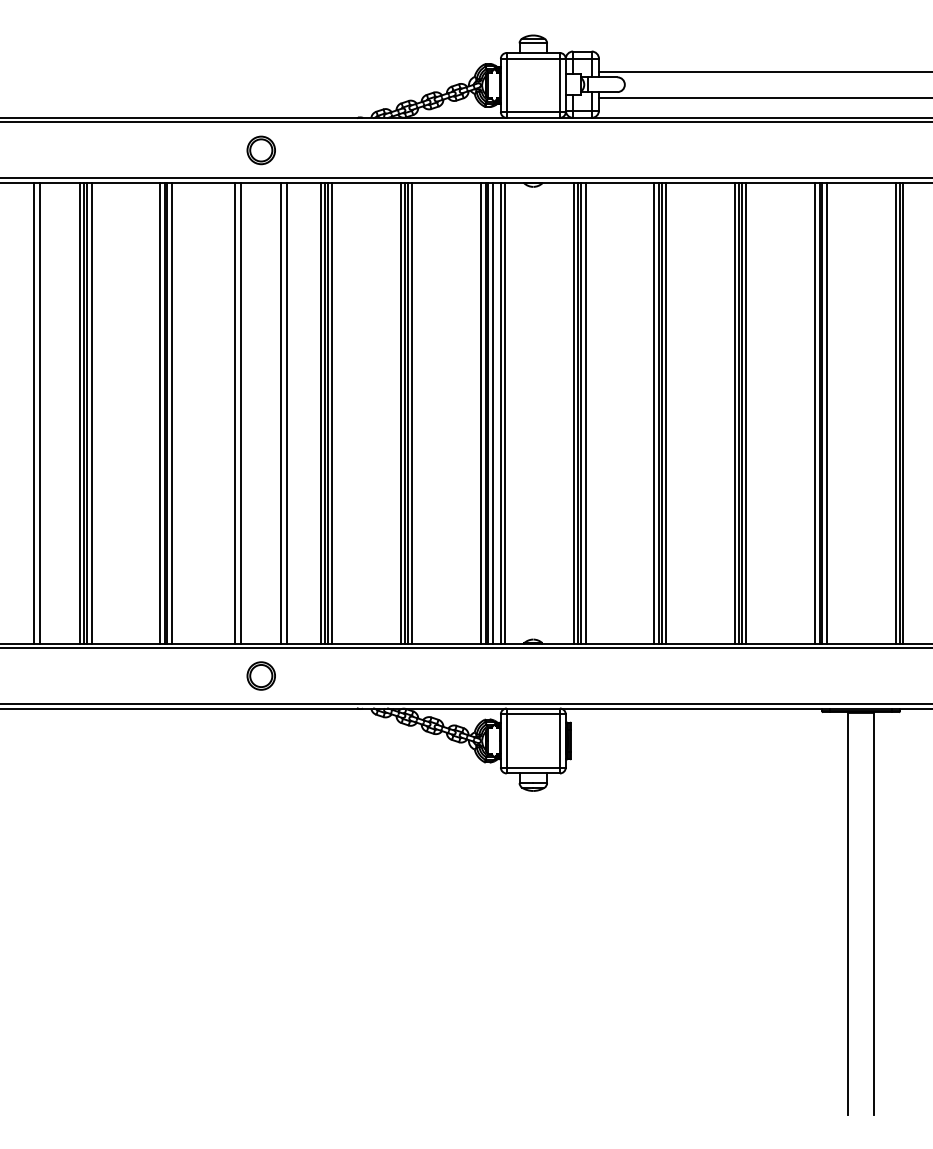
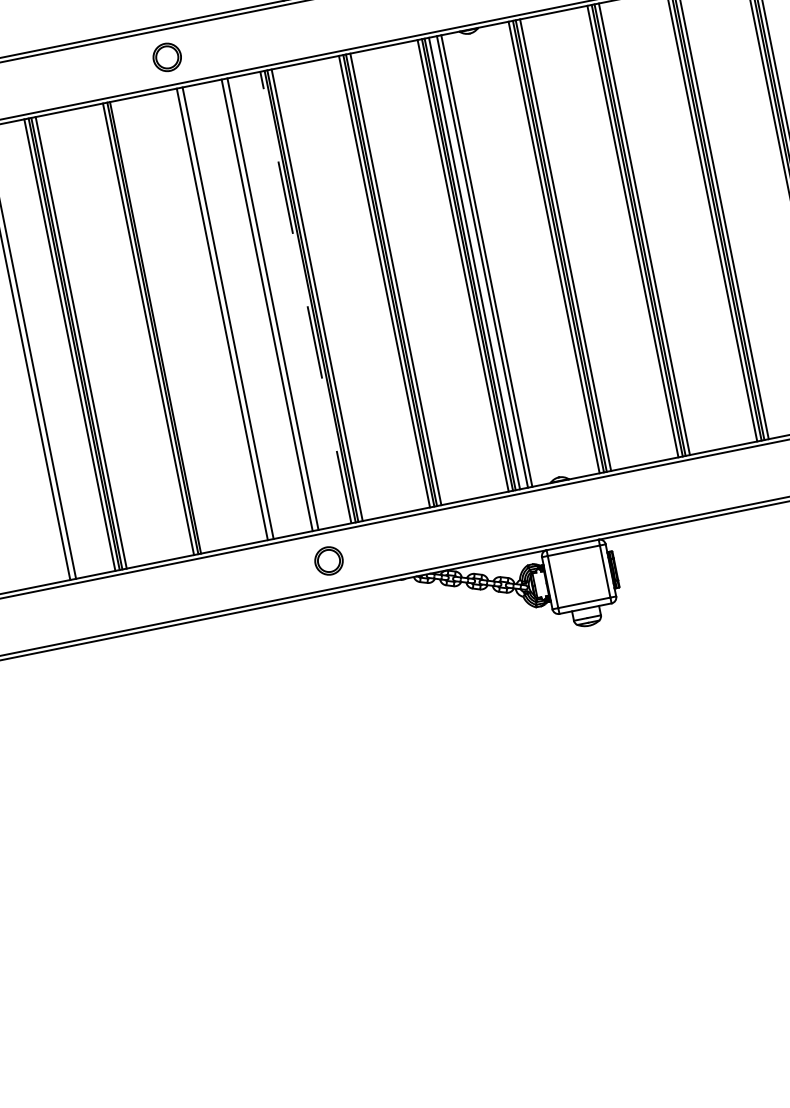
part: (260, 150) -> (166, 57), moved
line: (171, 412) -> (159, 326), removed
line: (320, 412) -> (305, 296), solid -> dashed
part: (260, 675) -> (328, 560), moved

